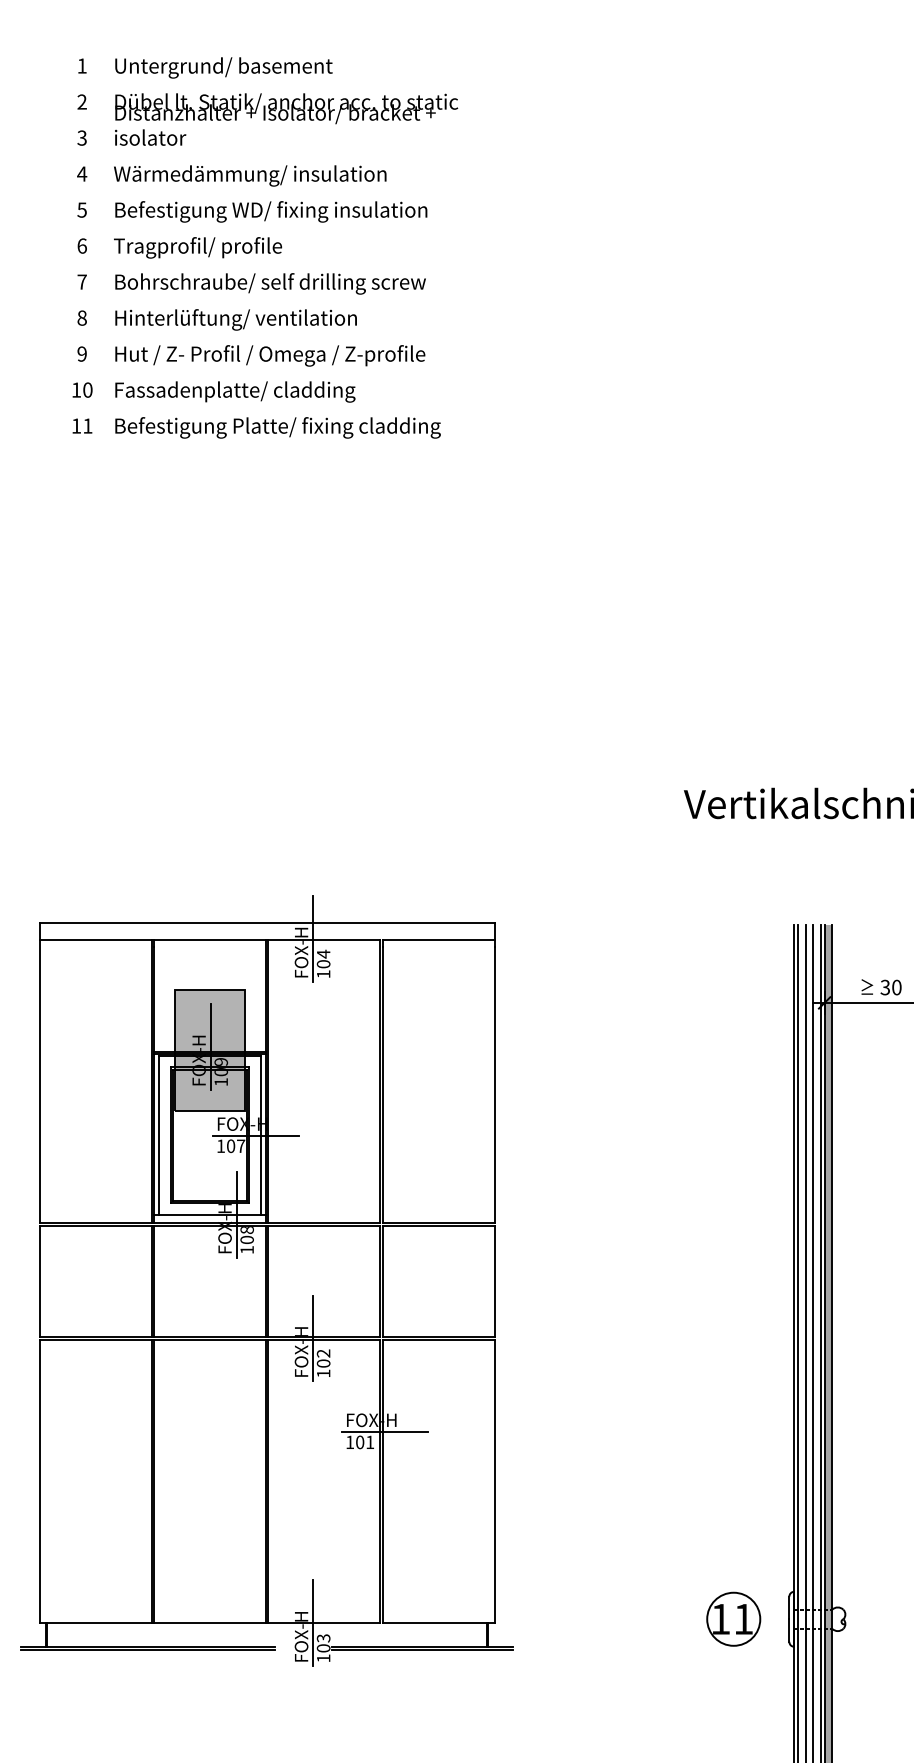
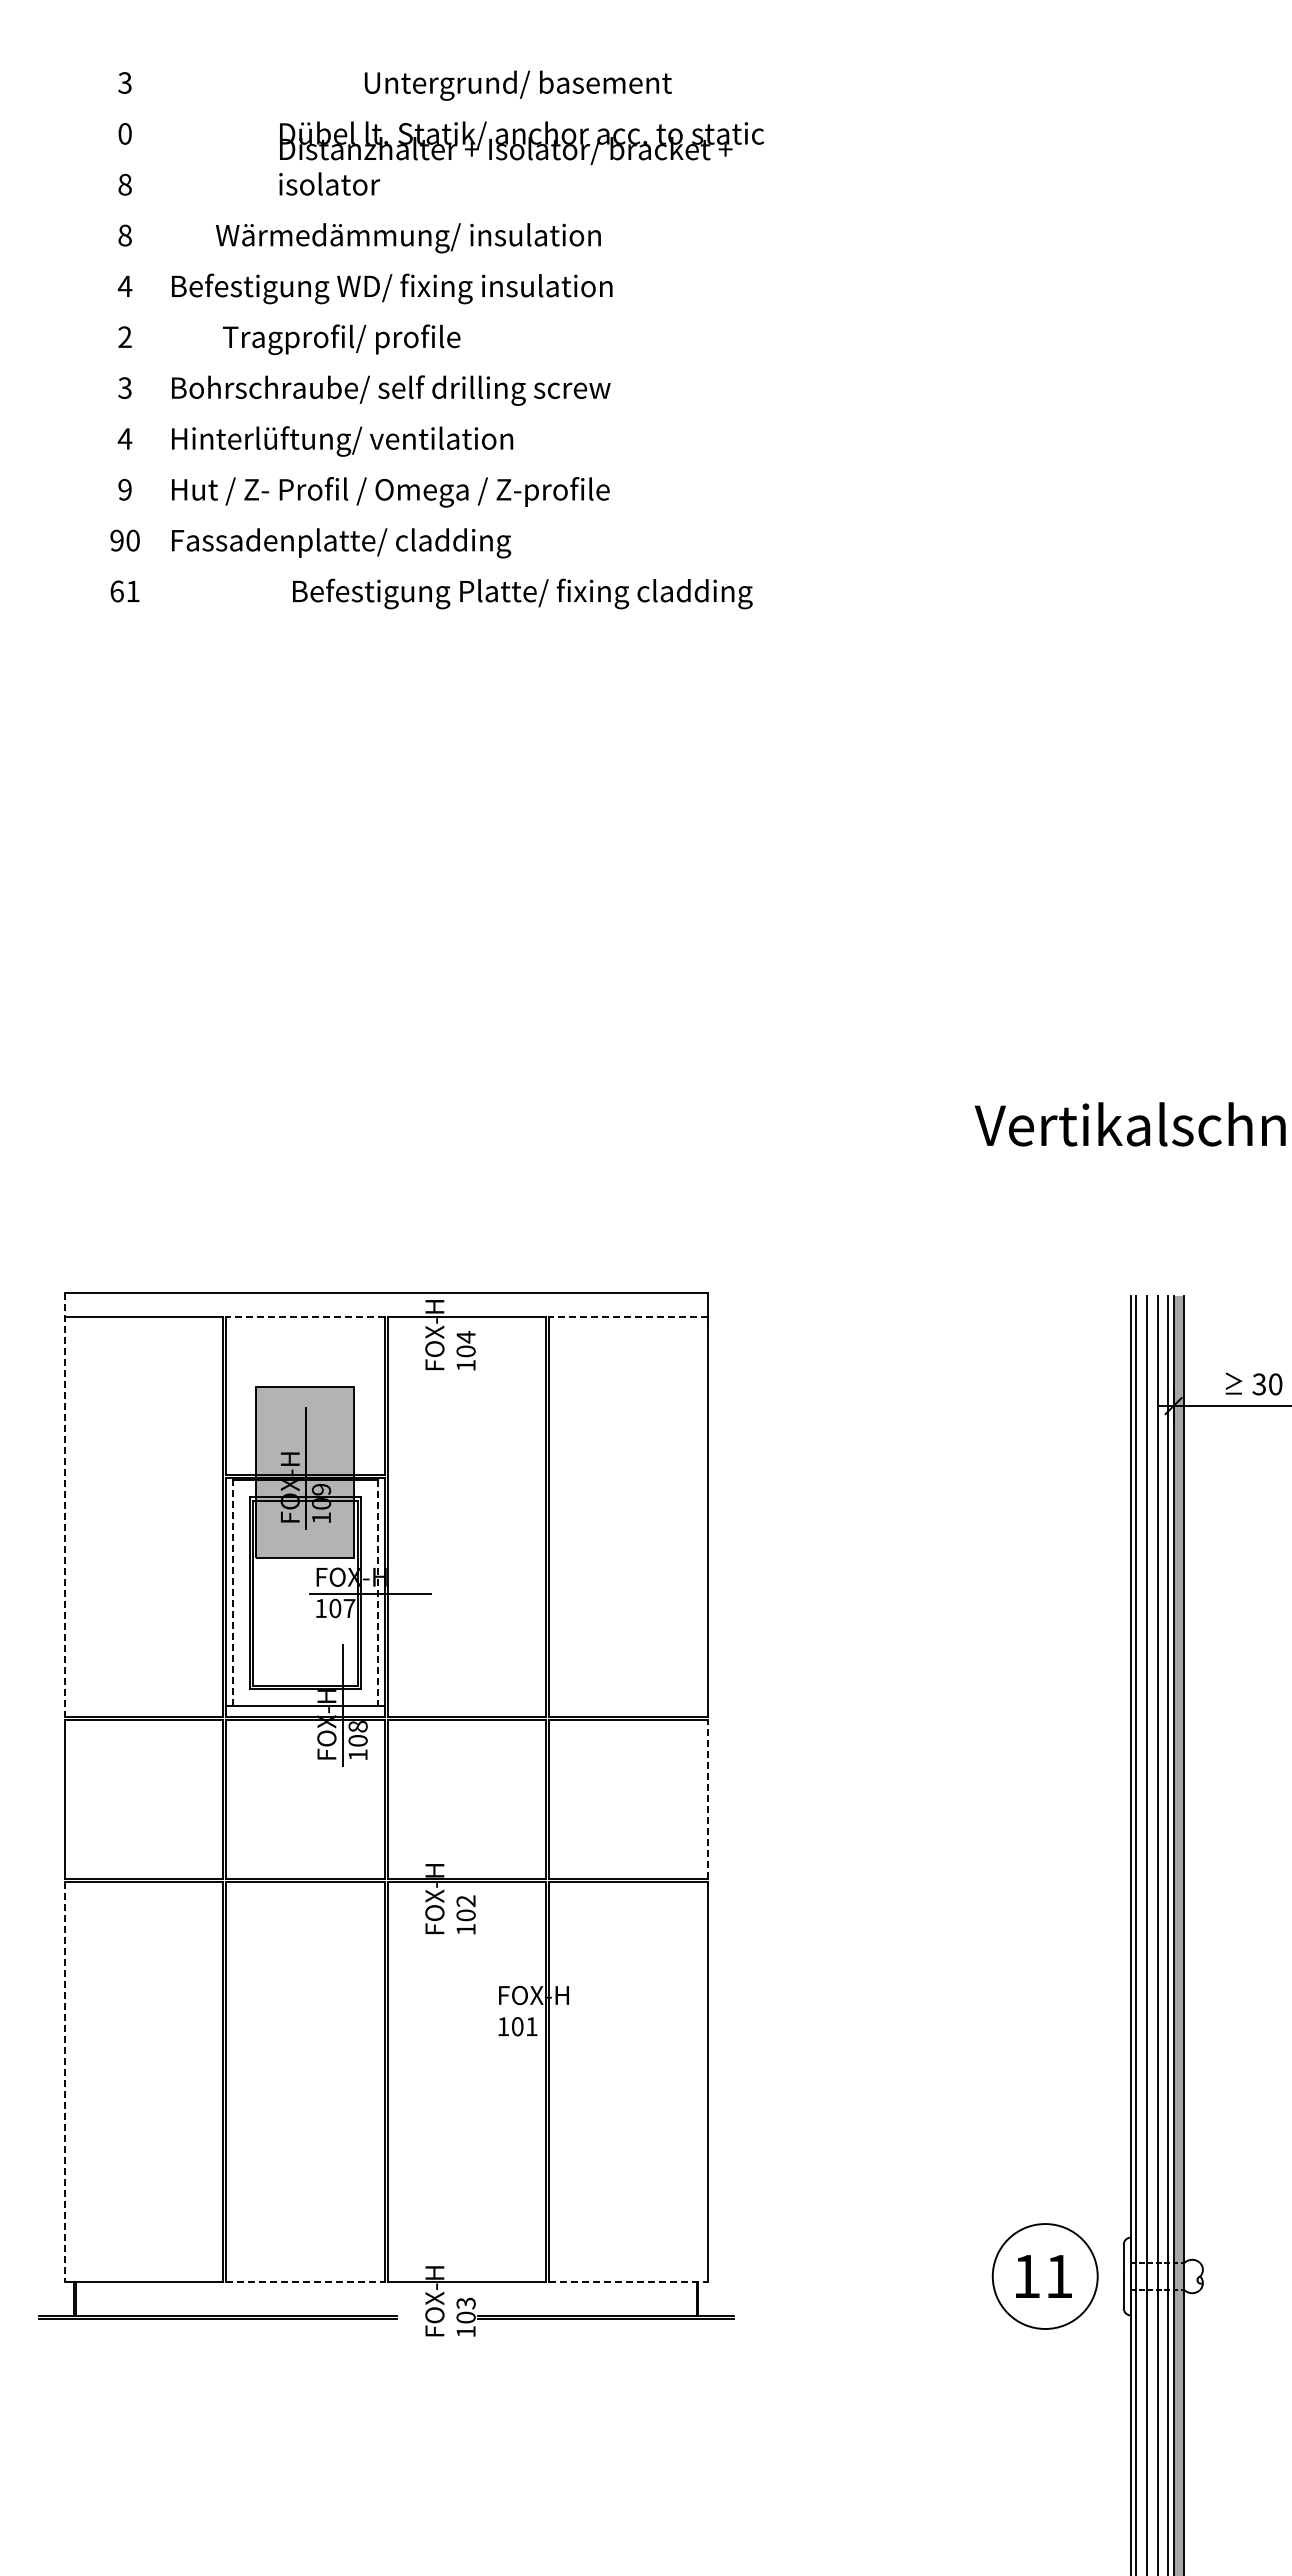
text: (81, 65) -> (124, 82), 1 -> 3
text: (223, 67) -> (517, 85), moved
text: (81, 101) -> (124, 133), 2 -> 0
text: (286, 119) -> (521, 158), moved
text: (81, 137) -> (124, 184), 3 -> 8
text: (81, 174) -> (124, 235), 4 -> 8
text: (250, 176) -> (408, 238), moved
text: (81, 210) -> (124, 286), 5 -> 4
text: (81, 246) -> (124, 337), 6 -> 2
text: (197, 247) -> (341, 339), moved
text: (81, 282) -> (124, 388), 7 -> 3
text: (81, 317) -> (124, 438), 8 -> 4
text: (76, 390) -> (116, 540), 10 -> 90
text: (76, 426) -> (116, 591), 11 -> 61
text: (277, 427) -> (522, 593), moved
line: (313, 938) -> (451, 1315), removed
line: (209, 939) -> (305, 1316), solid -> dashed
line: (438, 939) -> (628, 1316), solid -> dashed
line: (39, 1073) -> (64, 1505), solid -> dashed
line: (158, 1135) -> (233, 1593), solid -> dashed
line: (260, 1135) -> (377, 1593), solid -> dashed
line: (494, 1280) -> (707, 1798), solid -> dashed
line: (313, 1338) -> (451, 1879), removed
line: (384, 1431) -> (552, 2011), removed
line: (39, 1481) -> (64, 2082), solid -> dashed
circle: (733, 1619) -> (1044, 2276), size x1.4
line: (313, 1622) -> (451, 2281), removed
line: (210, 1623) -> (306, 2282), solid -> dashed
line: (439, 1623) -> (629, 2282), solid -> dashed

